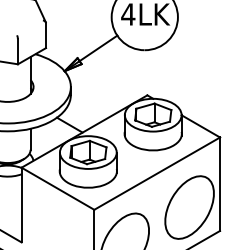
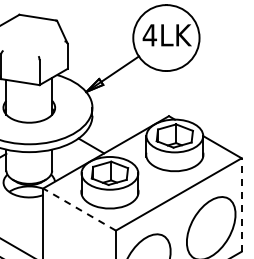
line: (219, 184) -> (241, 205), solid -> dashed
line: (57, 188) -> (79, 209), solid -> dashed

